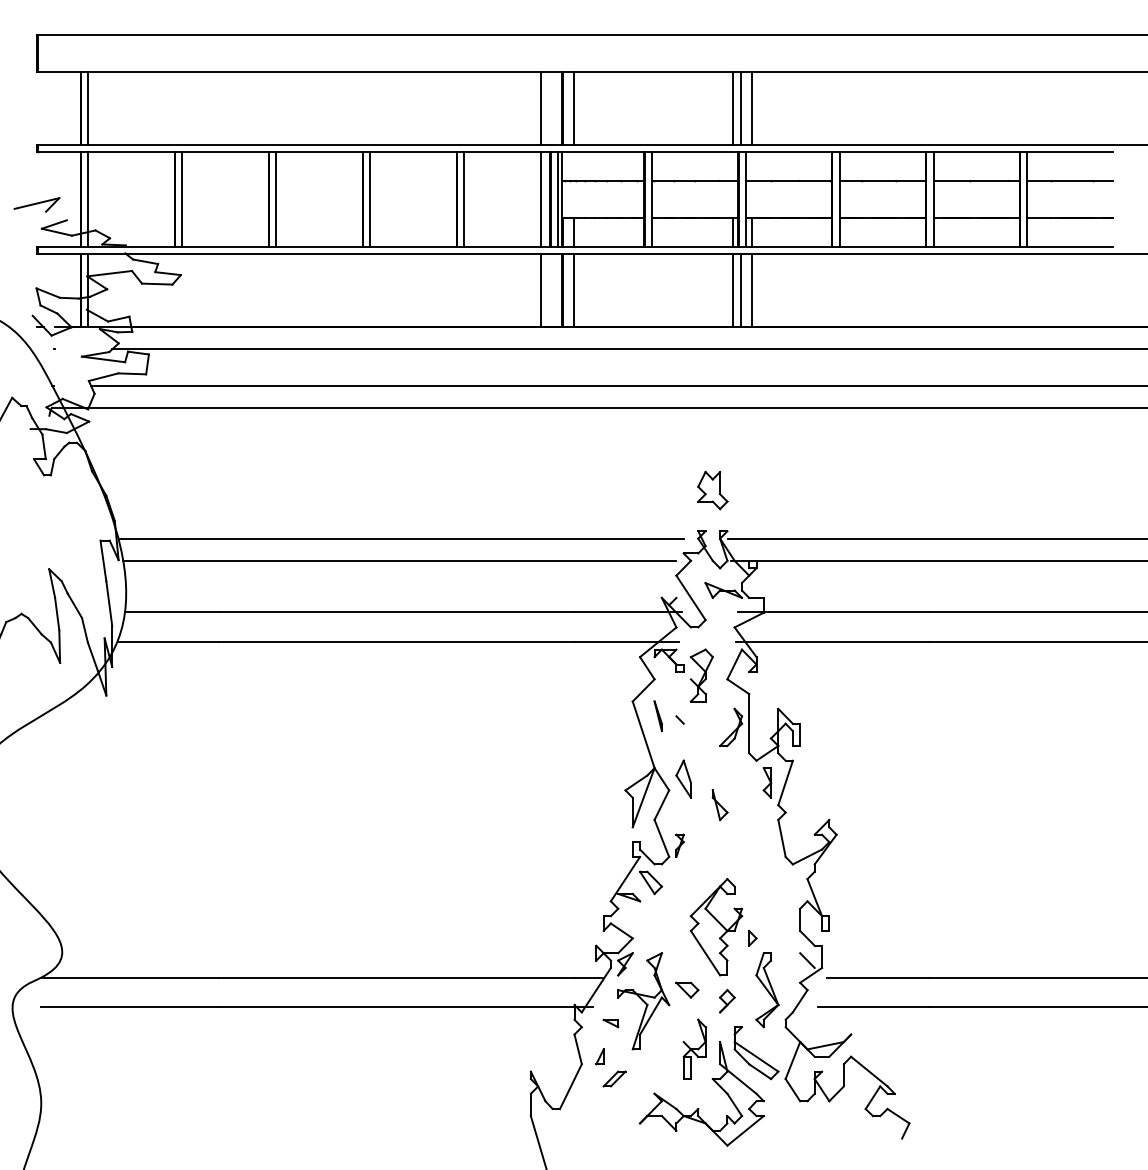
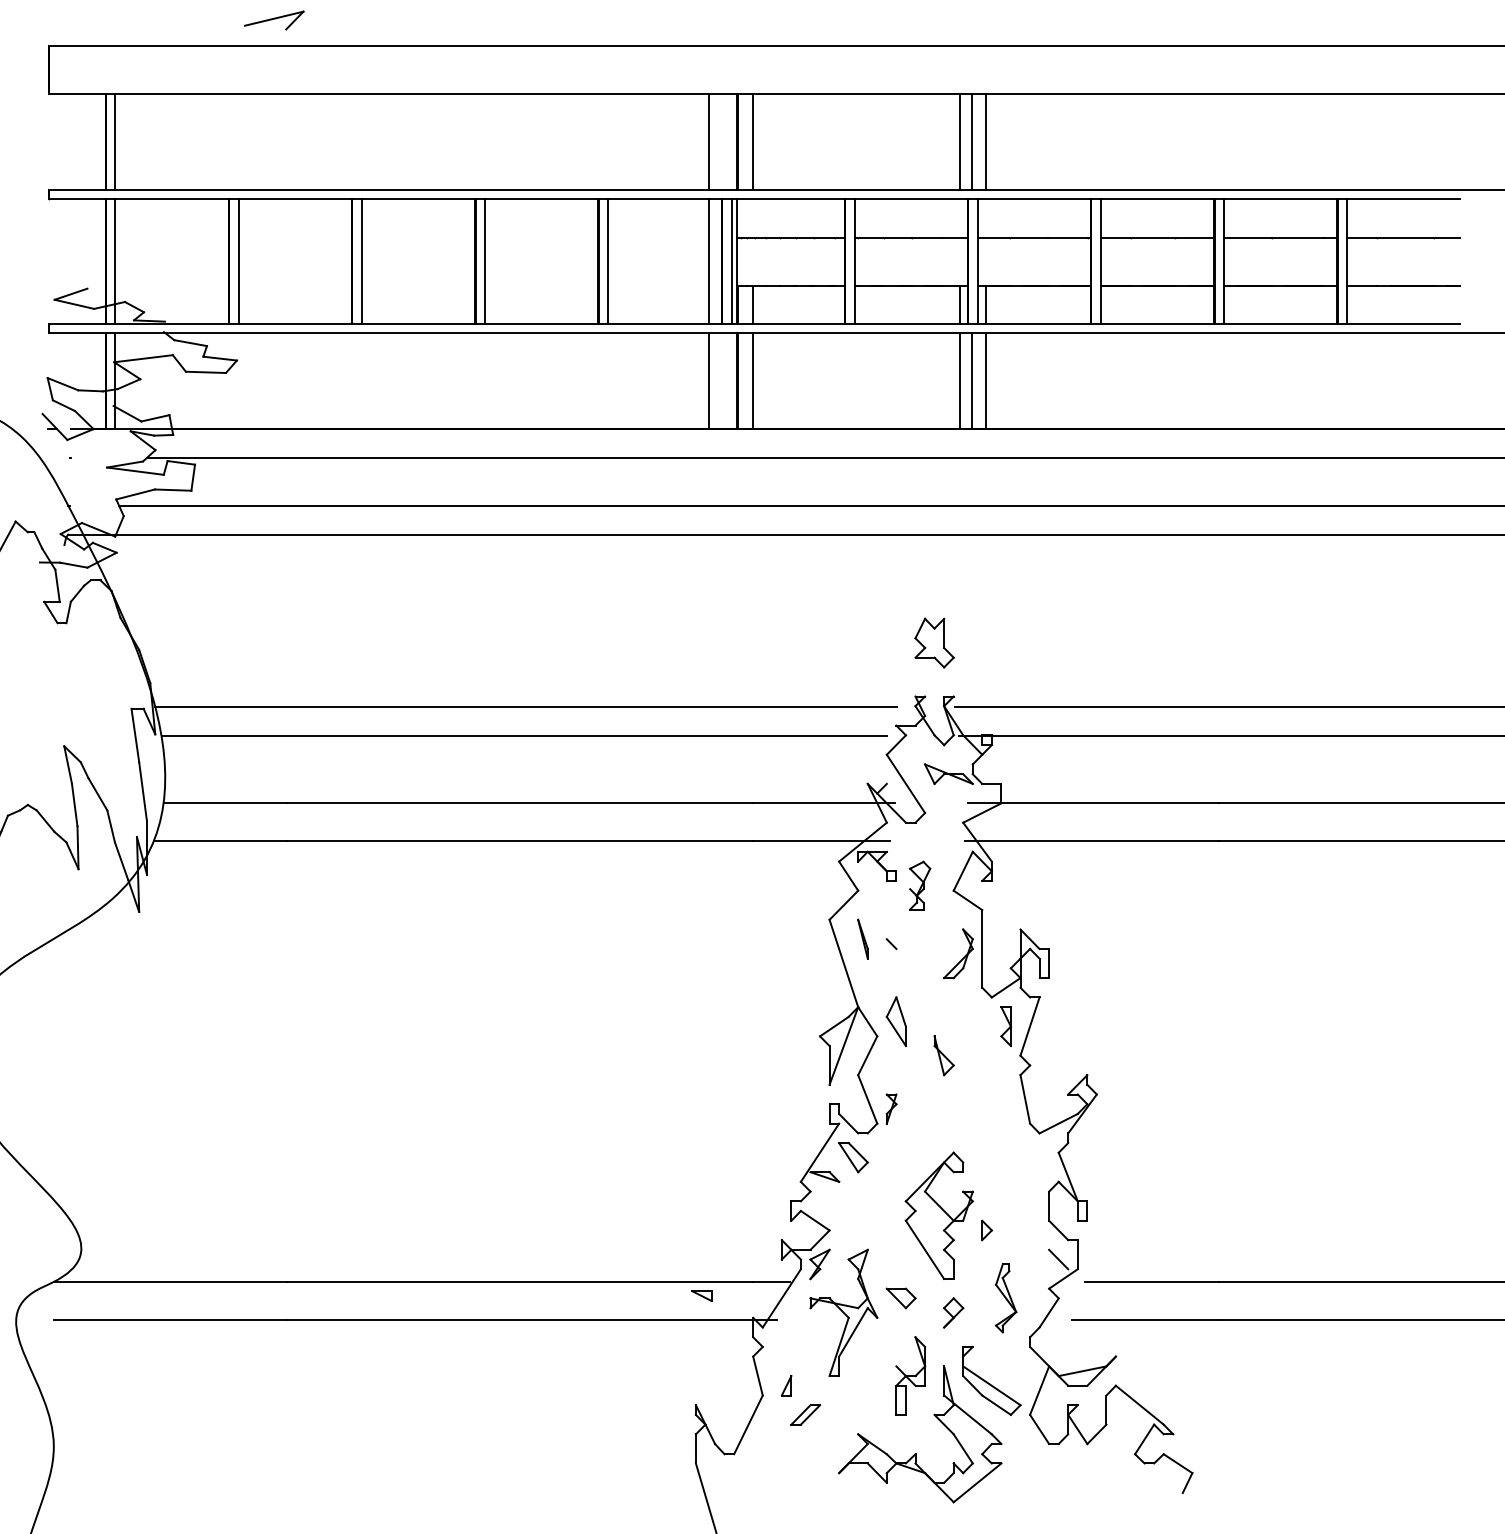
part: (37, 204) -> (274, 20), moved
part: (701, 675) -> (919, 885), size x0.7
part: (766, 990) -> (1005, 1298), size x0.7
part: (610, 1023) -> (701, 1295), moved

